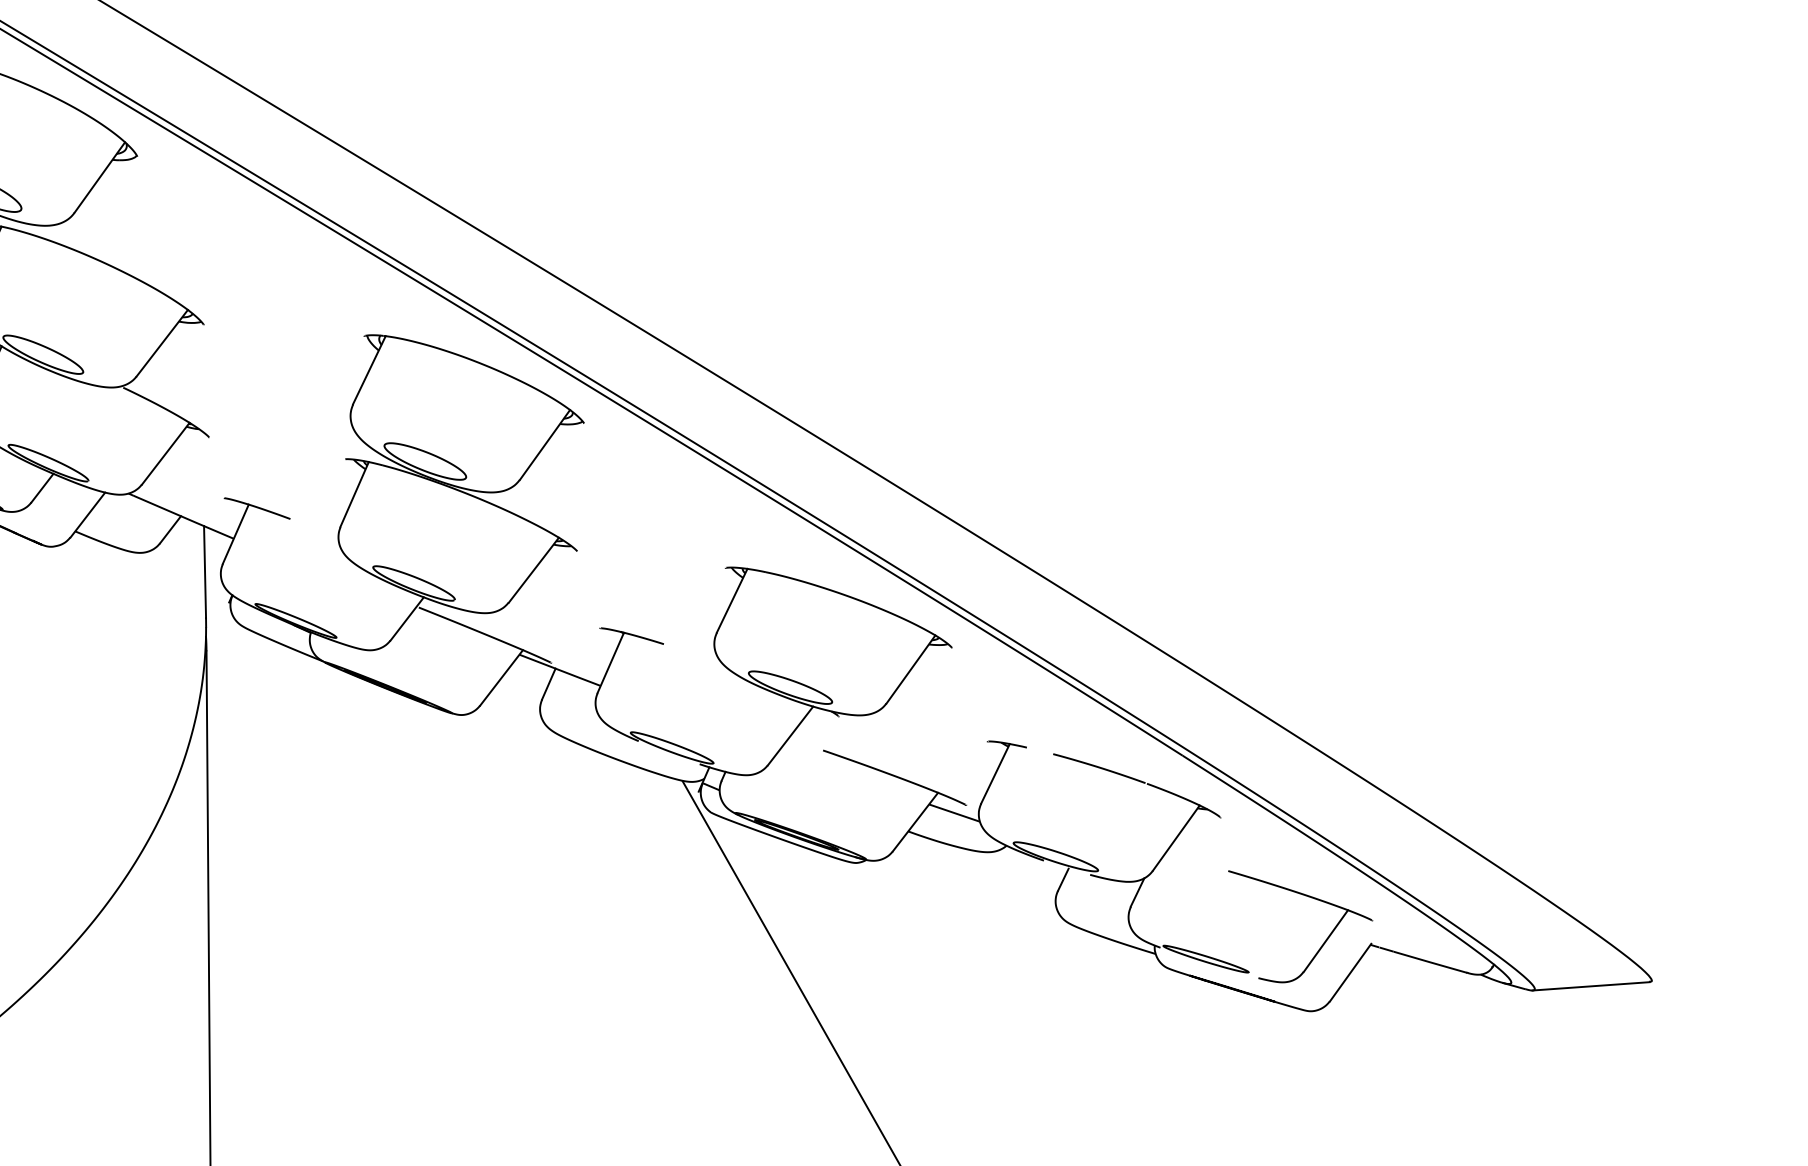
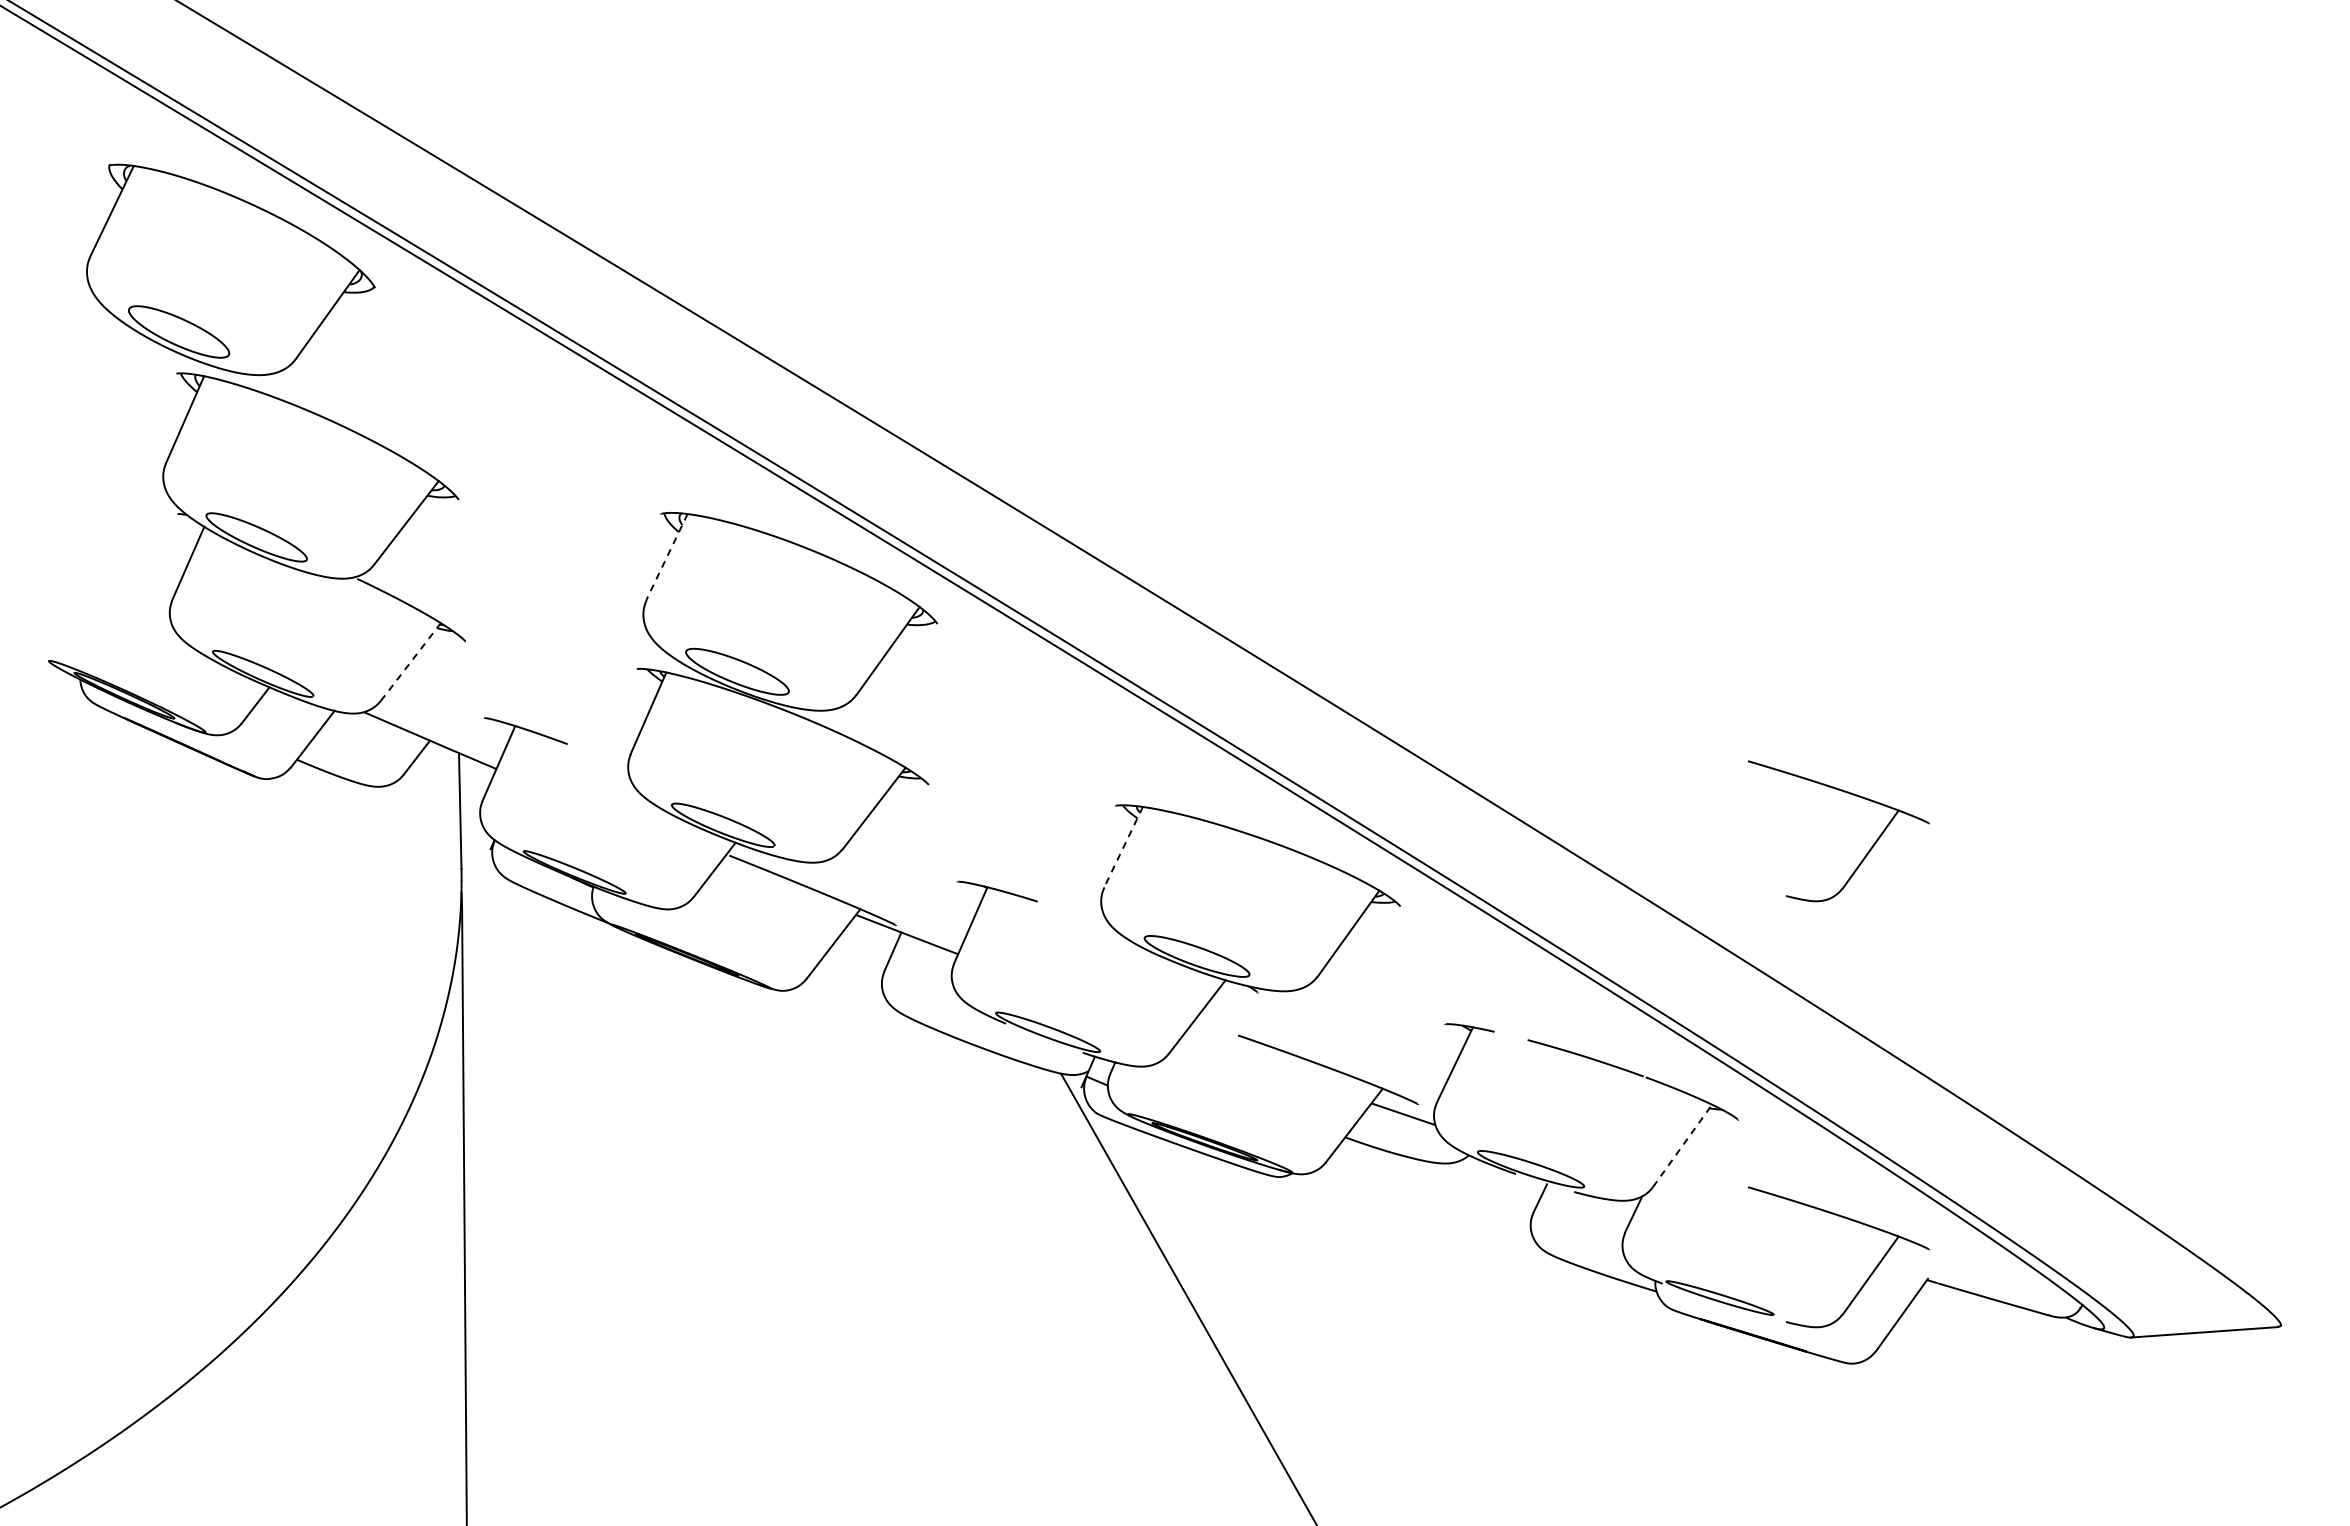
line: (369, 369) -> (667, 556), solid -> dashed
line: (166, 453) -> (411, 661), solid -> dashed
line: (732, 601) -> (1123, 847), solid -> dashed
part: (1324, 603) -> (1868, 850), added
line: (1176, 837) -> (1682, 1145), solid -> dashed

